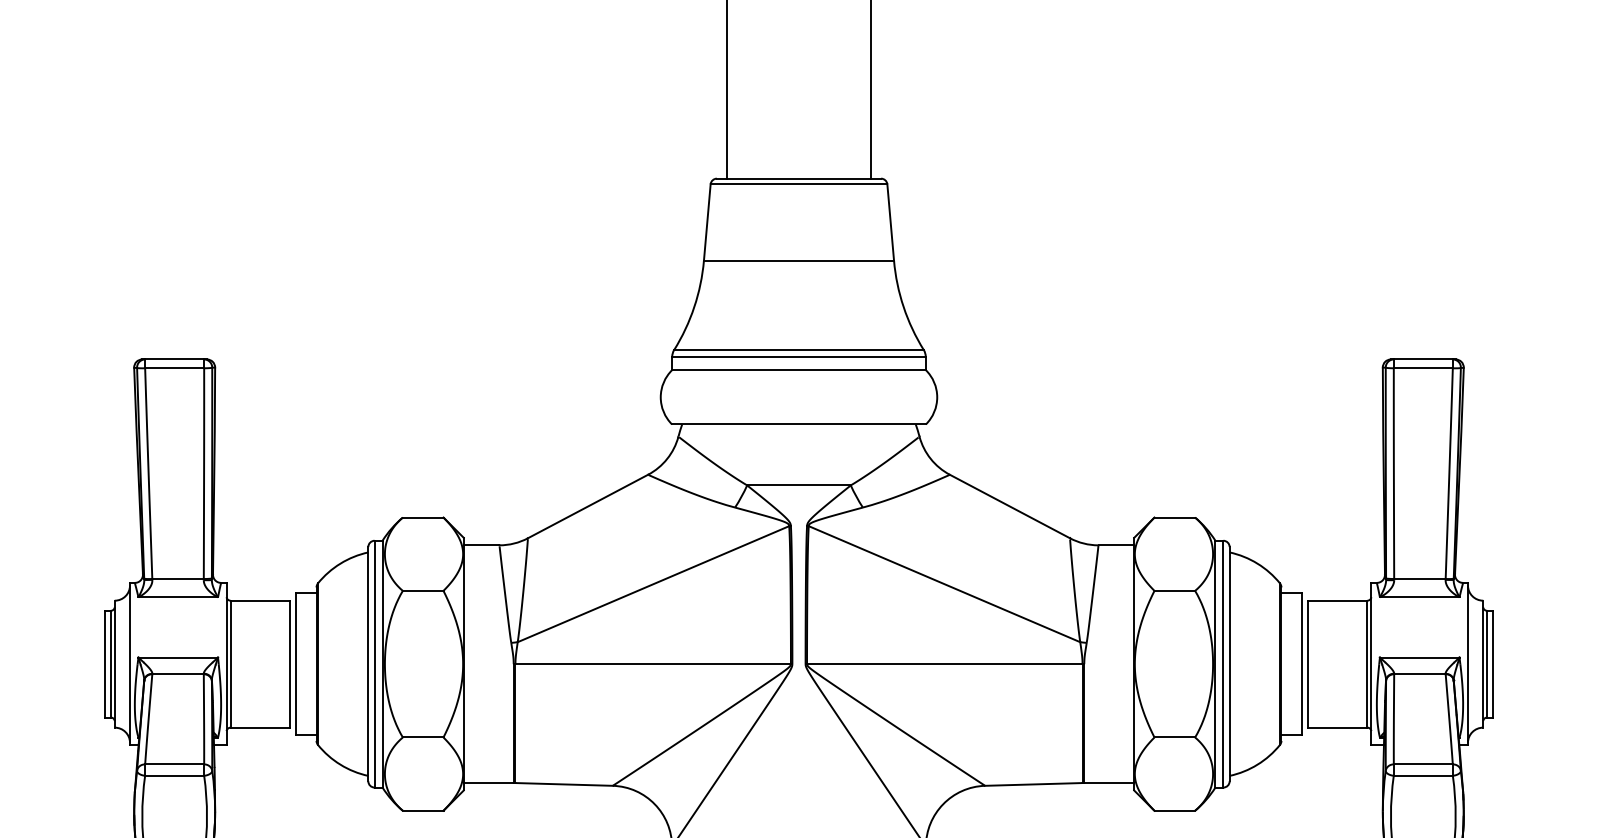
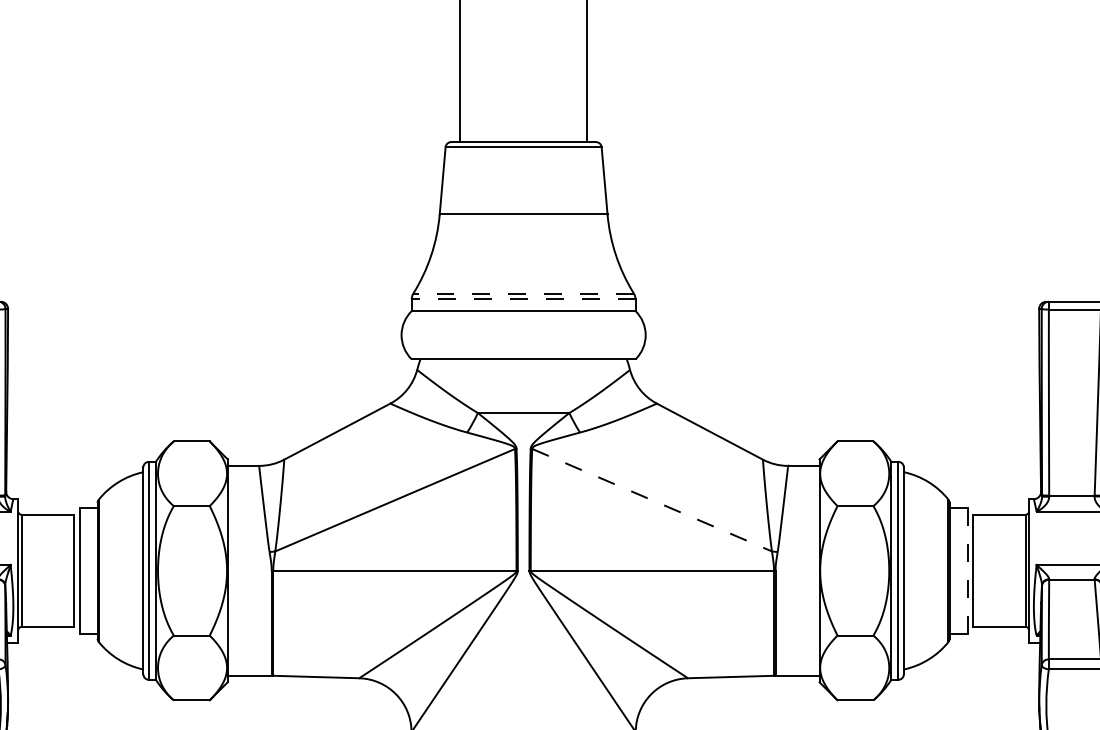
line: (799, 350) -> (524, 293), solid -> dashed
line: (799, 356) -> (524, 299), solid -> dashed
line: (944, 584) -> (652, 500), solid -> dashed
line: (1301, 663) -> (967, 570), solid -> dashed

